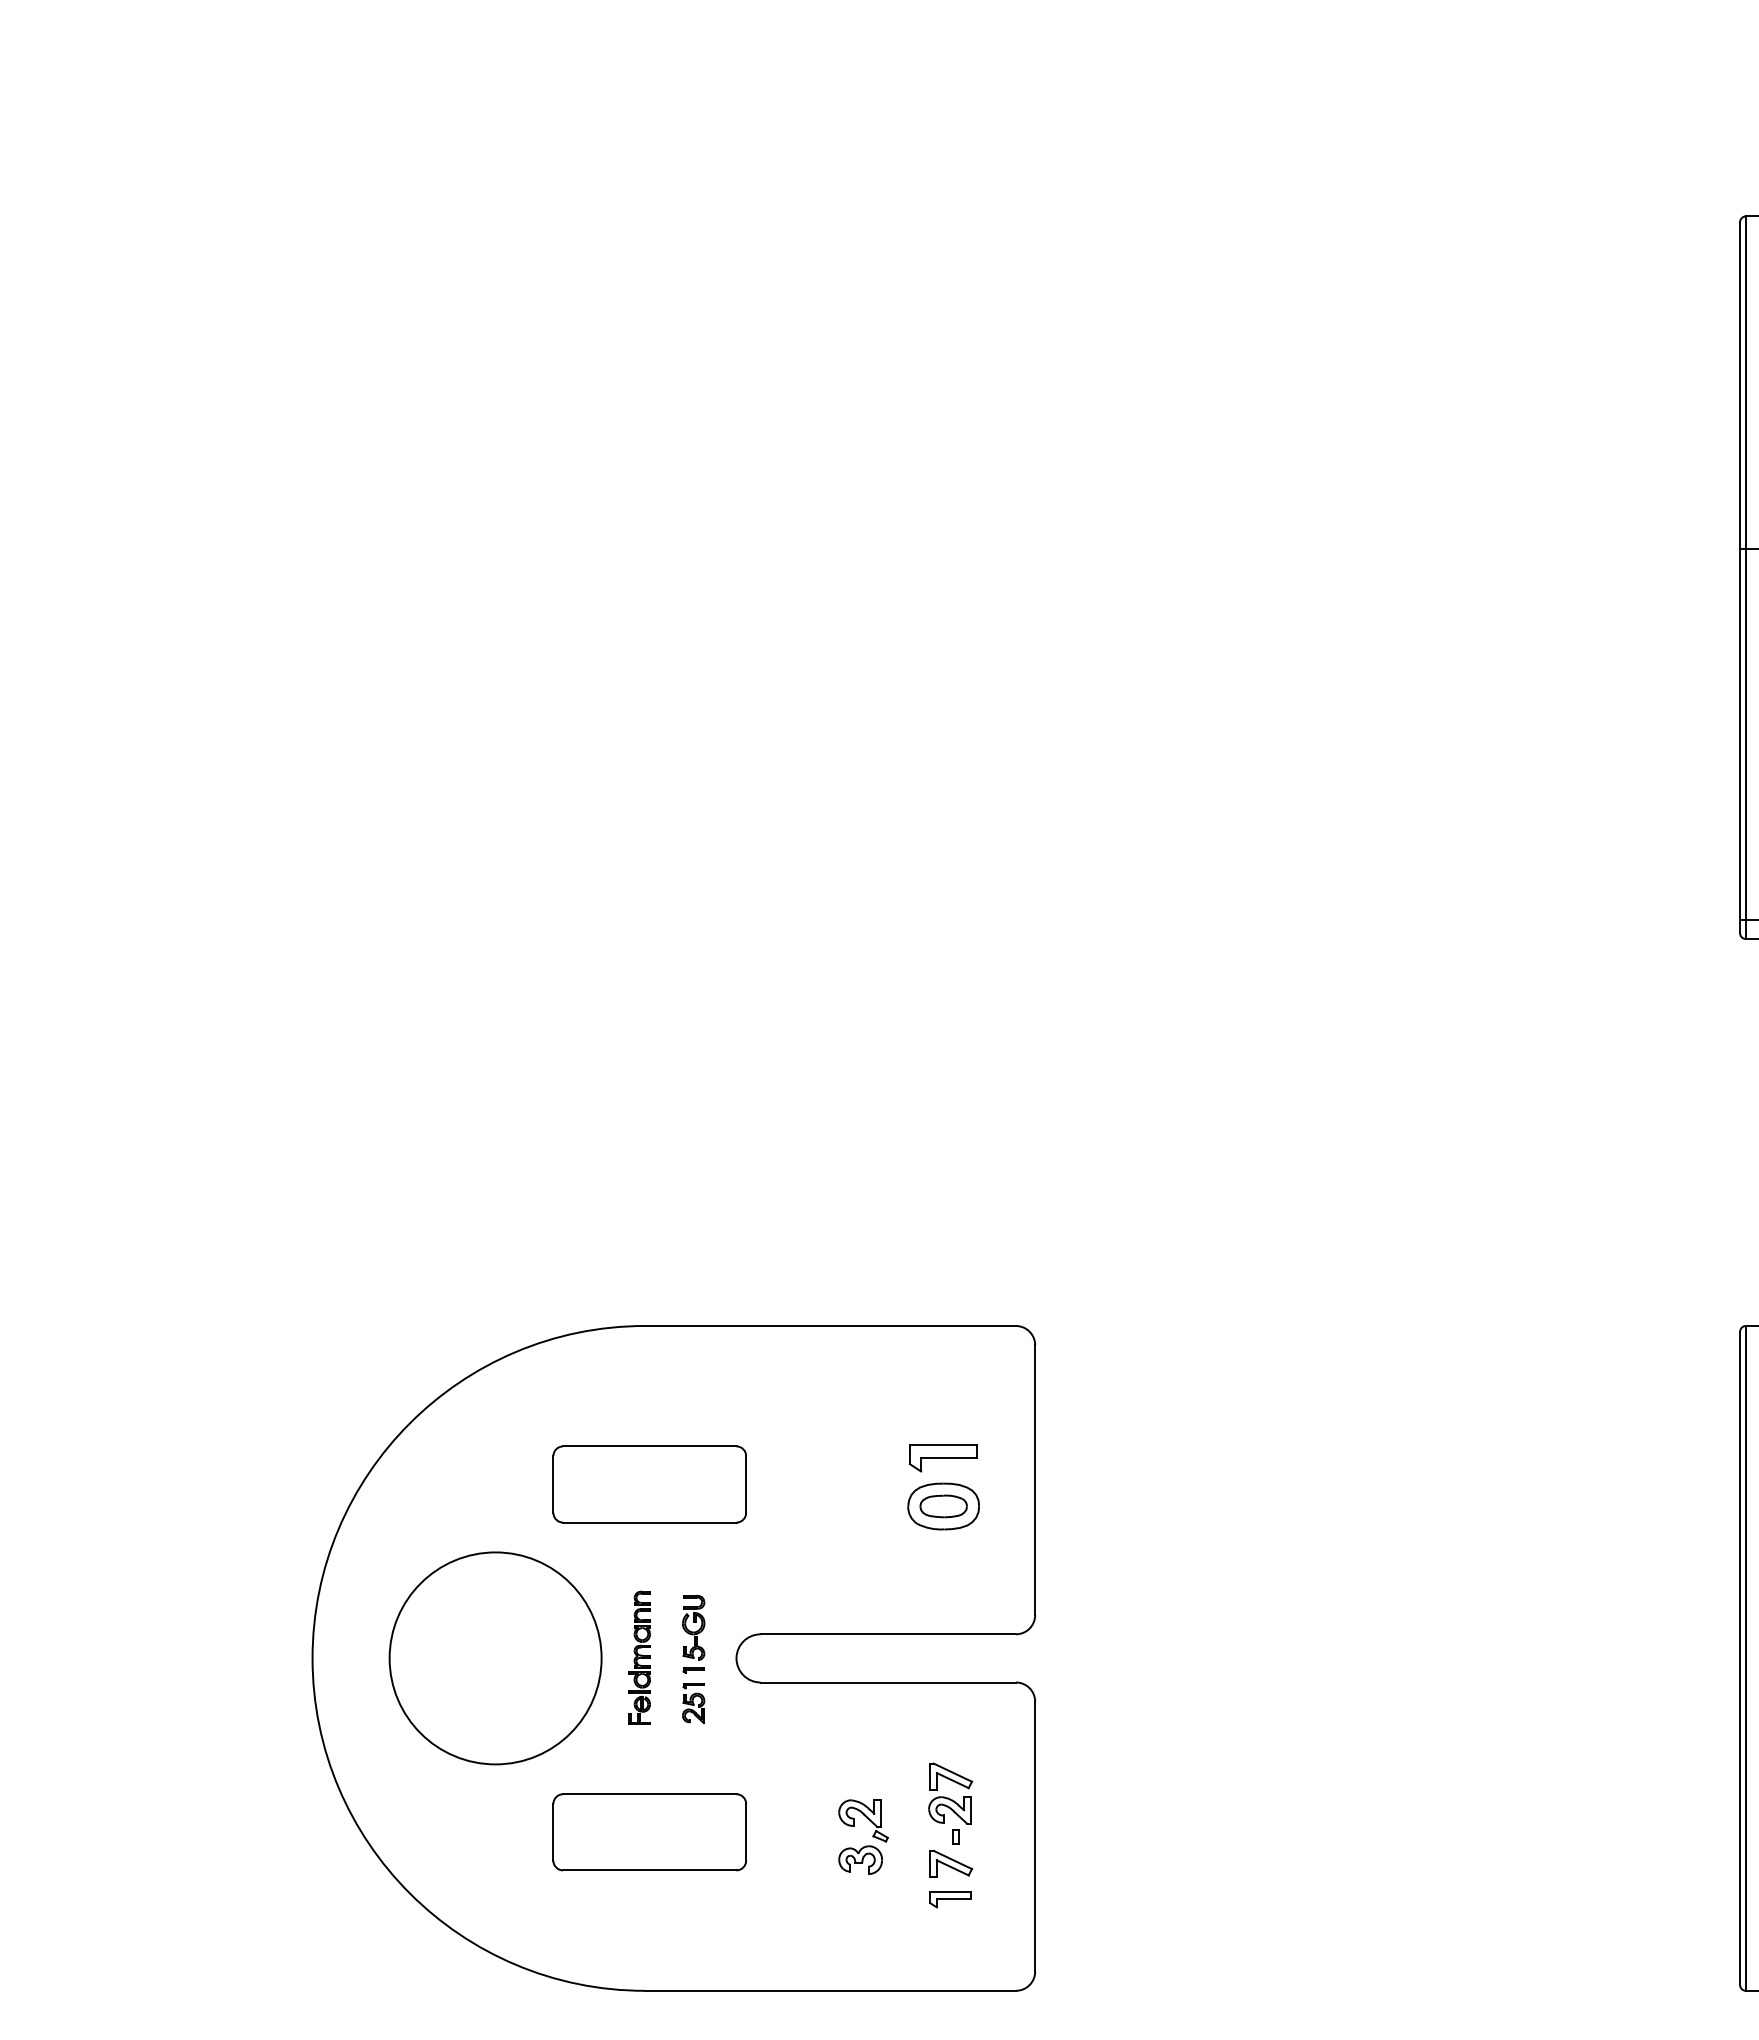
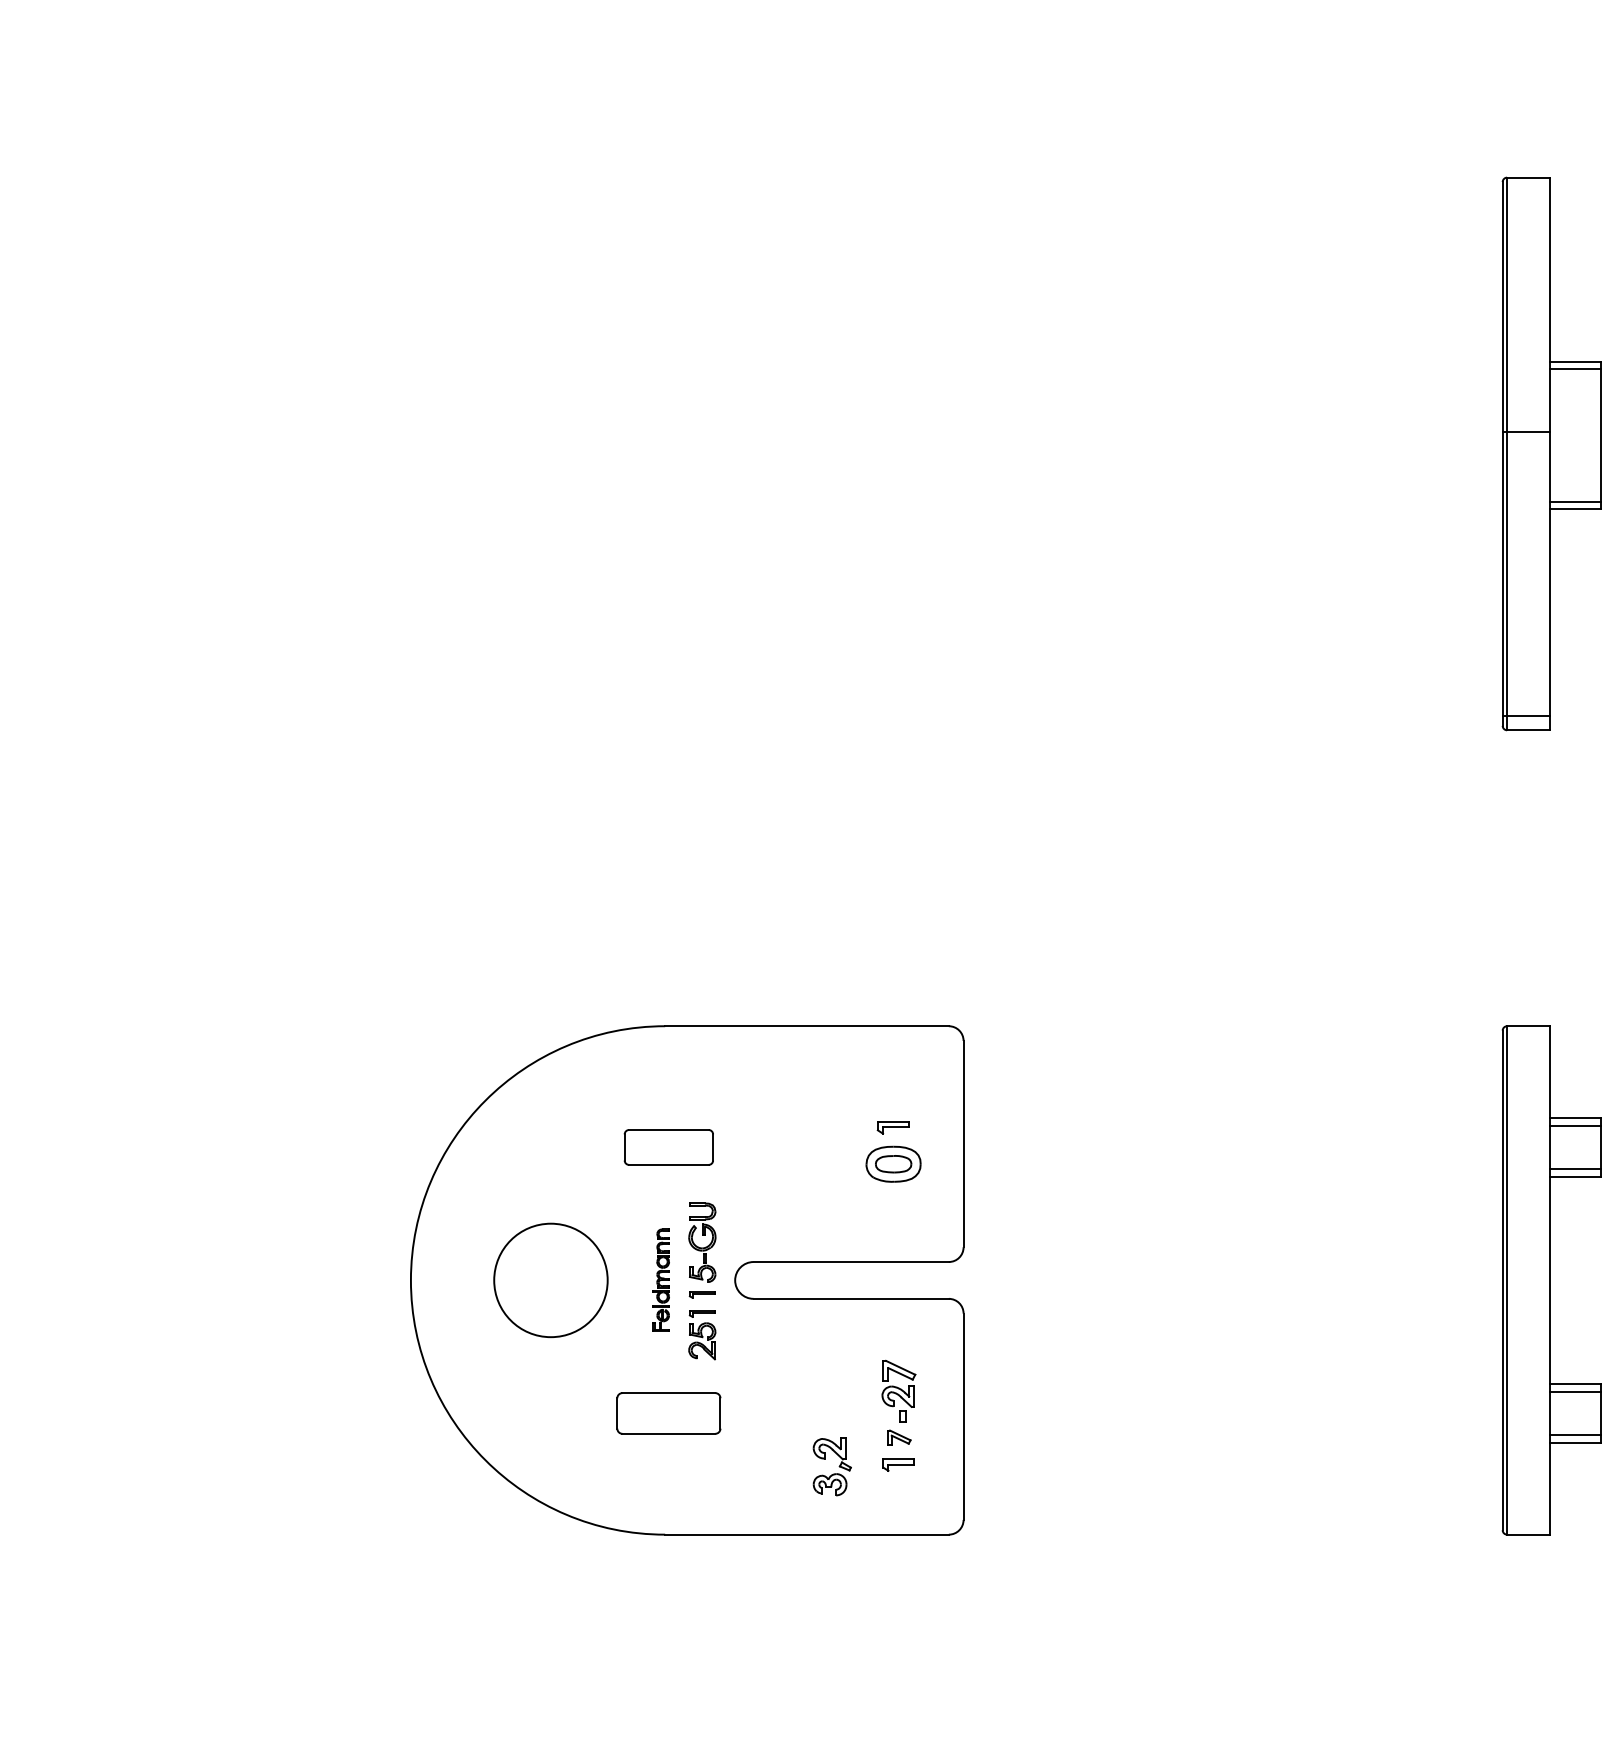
part: (942, 1458) -> (892, 1127), size x0.6
part: (649, 1484) -> (668, 1147), size x0.6
circle: (495, 1658) -> (550, 1280), size x0.7
part: (693, 1658) -> (702, 1280), size x1.6
part: (649, 1832) -> (668, 1413), size x0.7
part: (871, 1836) -> (838, 1466), moved
part: (951, 1863) -> (899, 1437), size x0.7

